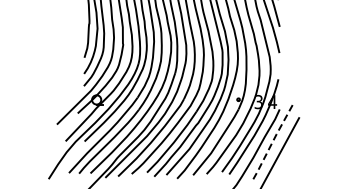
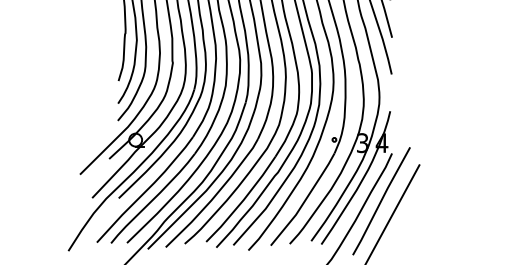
line: (271, 143) -> (380, 201), dashed -> solid

